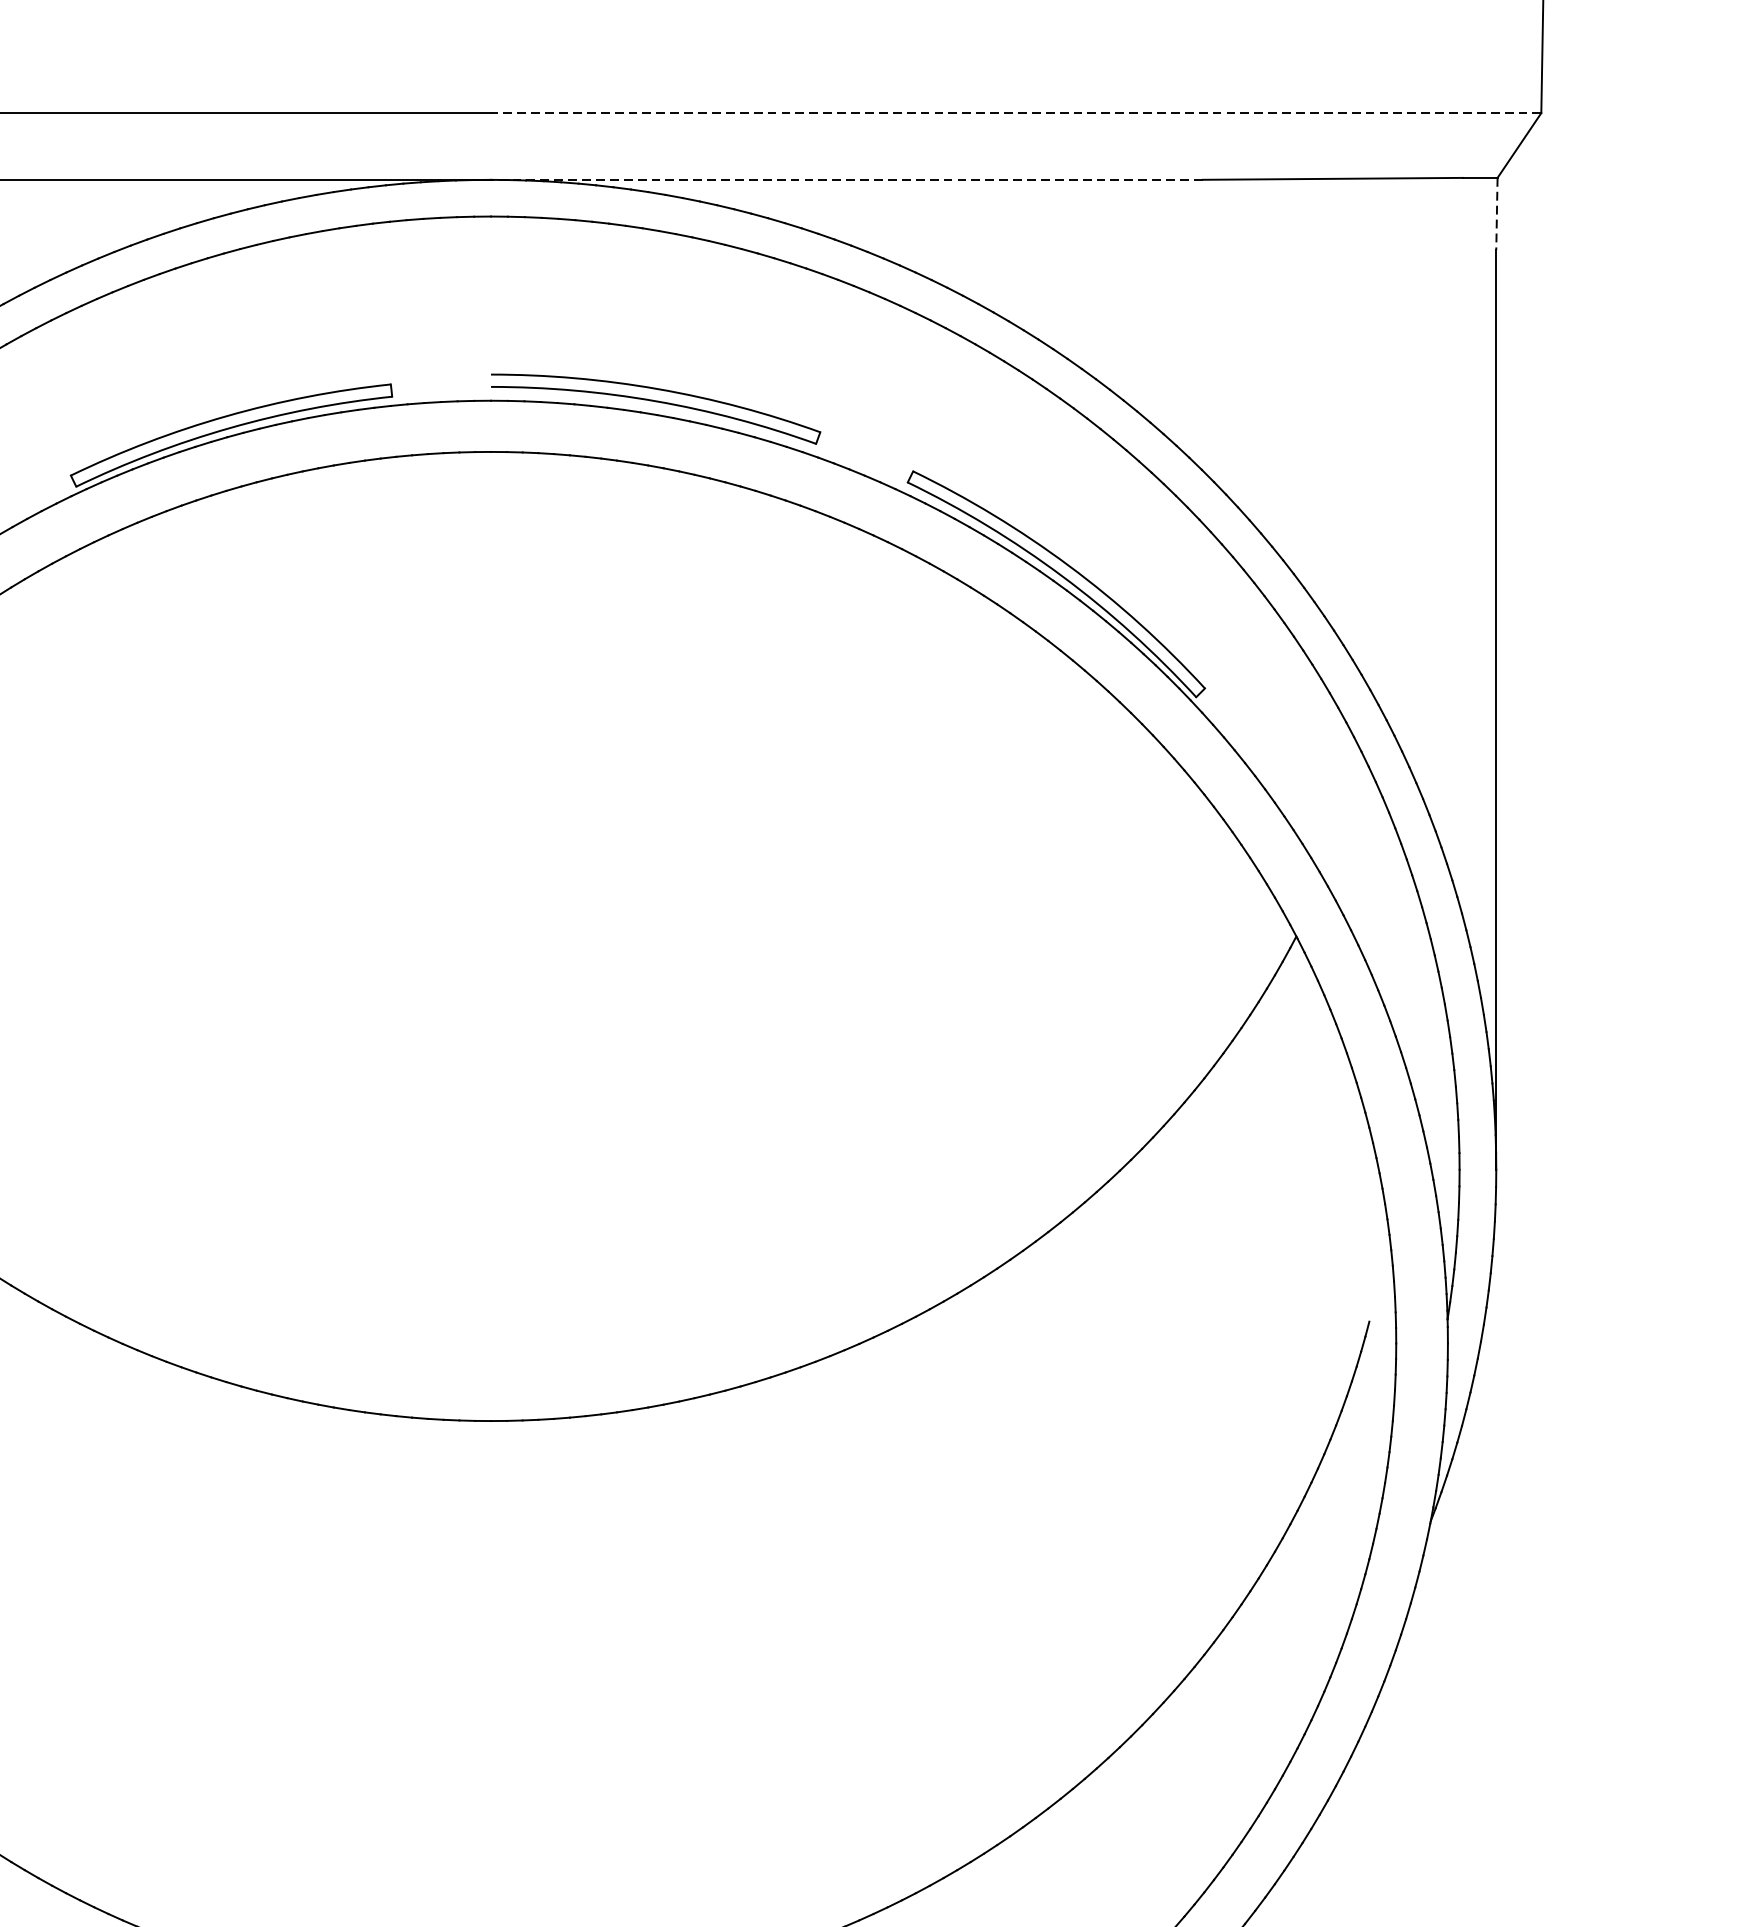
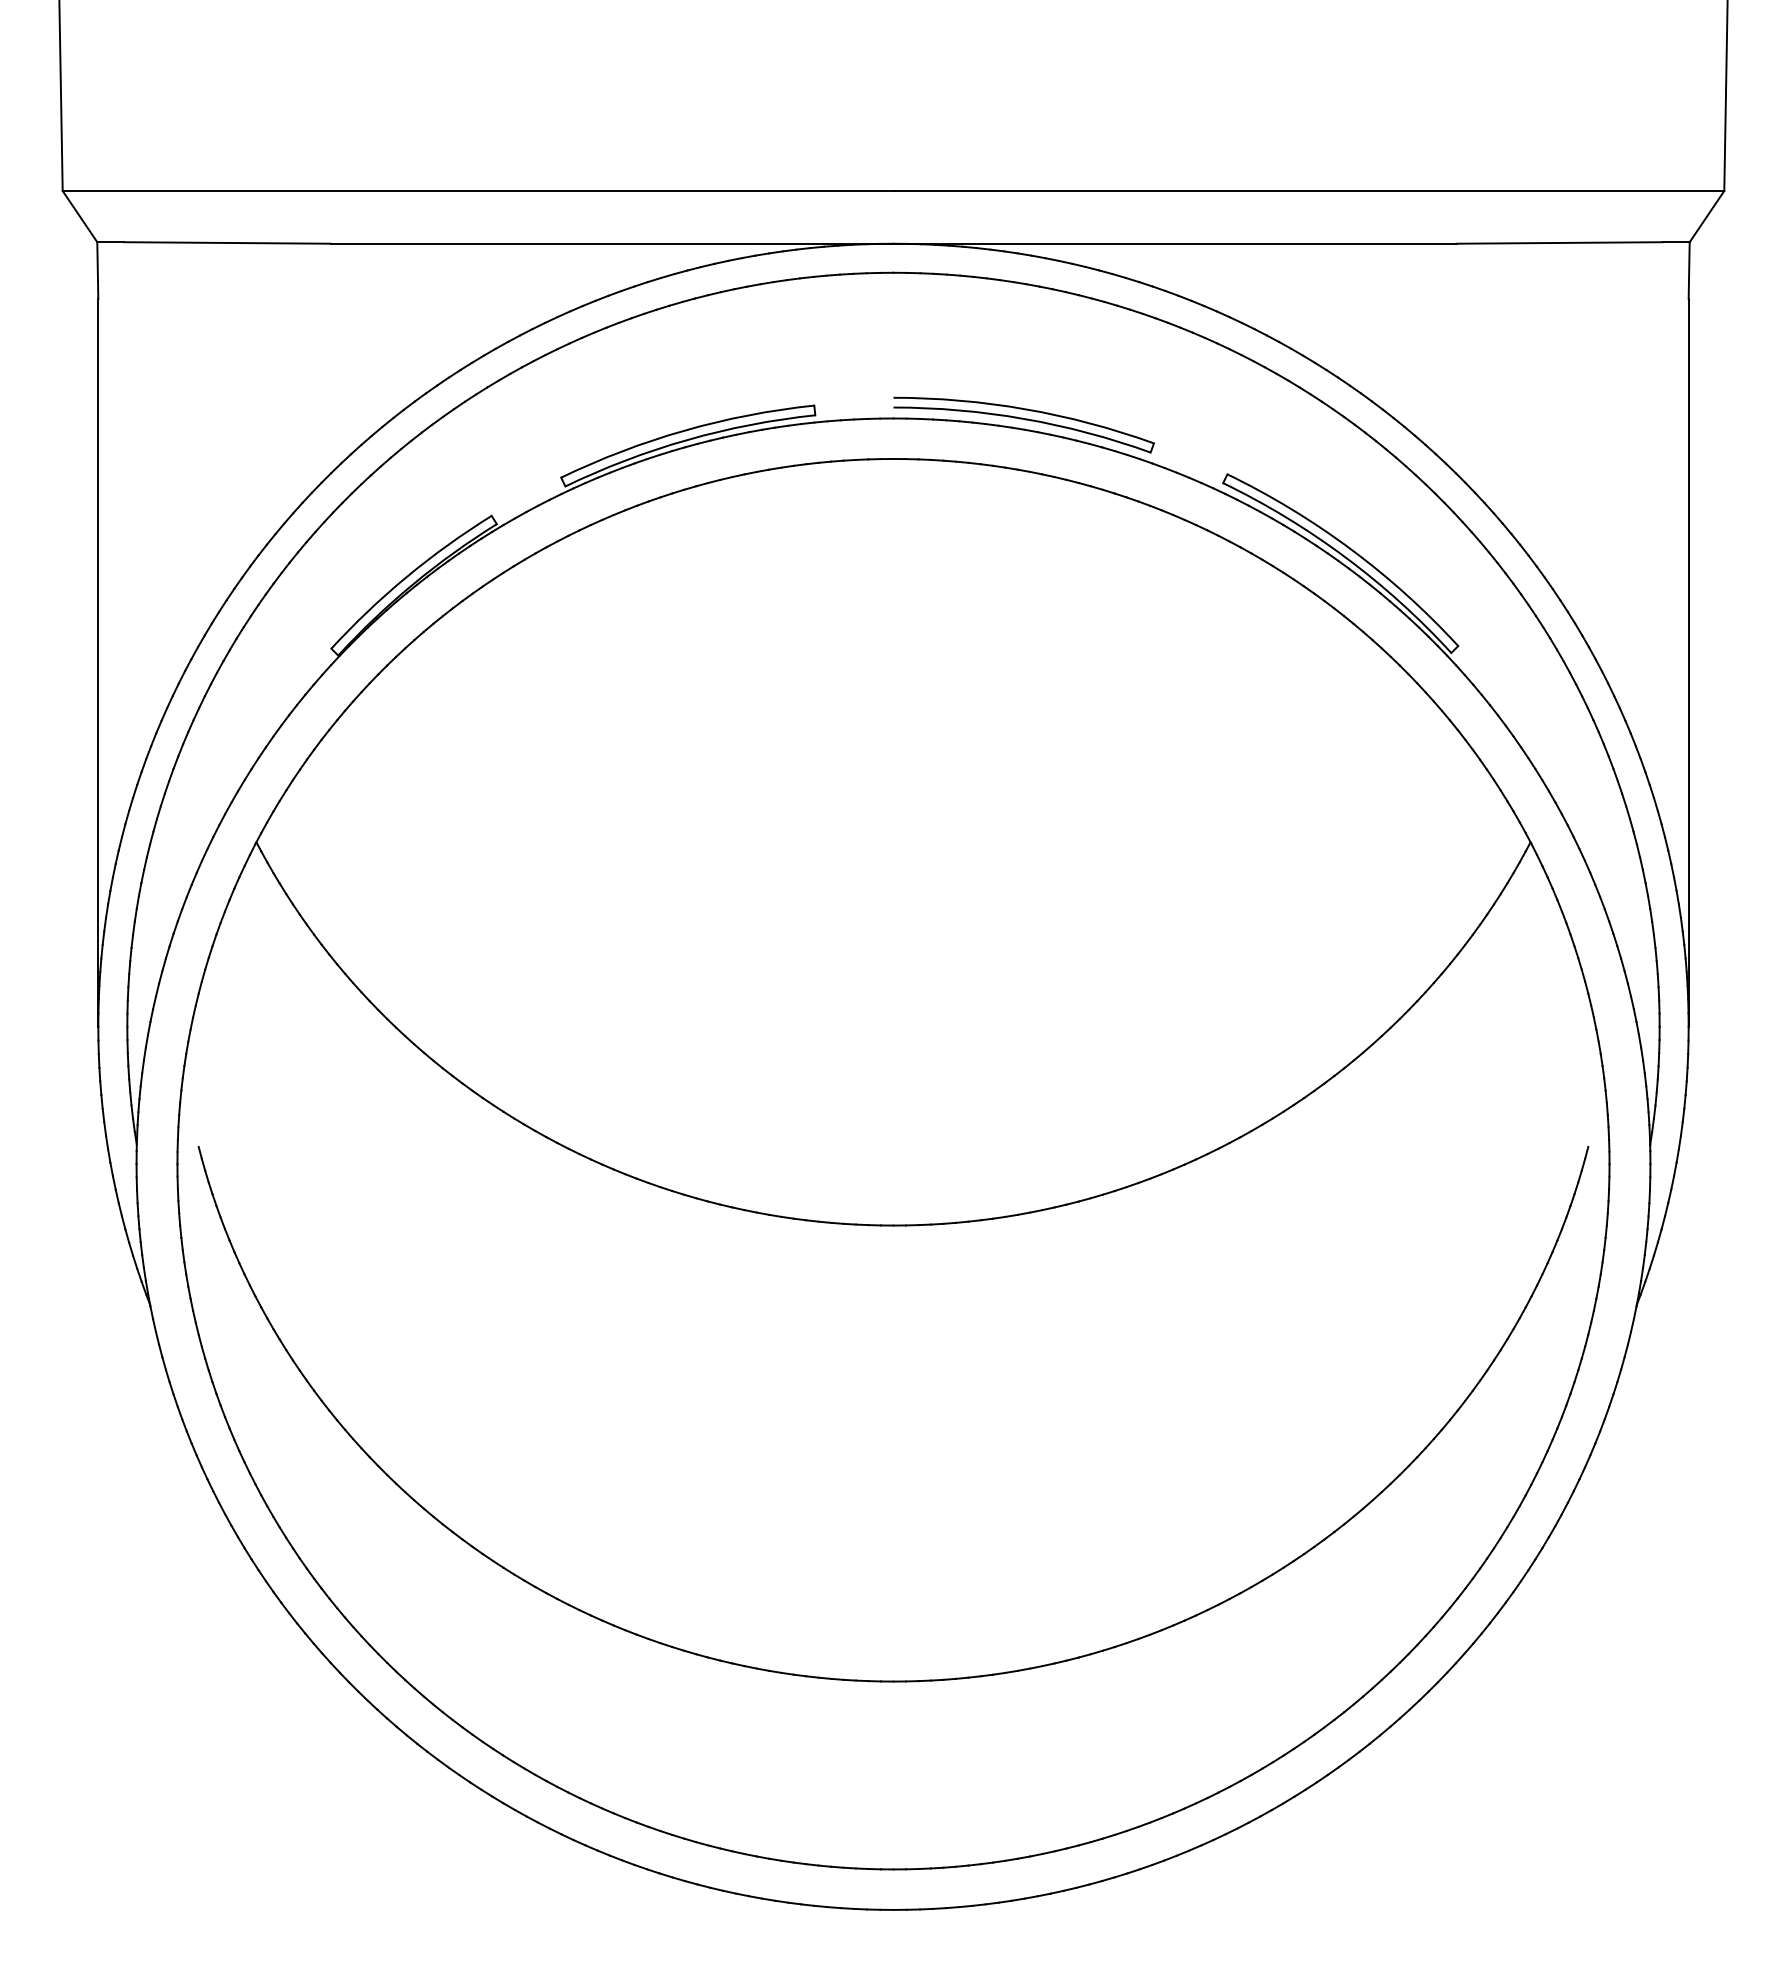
line: (1015, 112) -> (1308, 190), dashed -> solid
line: (846, 179) -> (1174, 243), dashed -> solid
line: (1497, 213) -> (1689, 270), dashed -> solid

